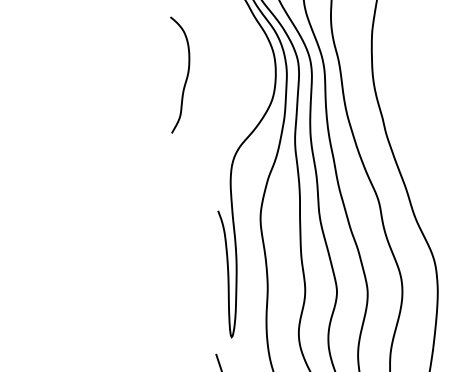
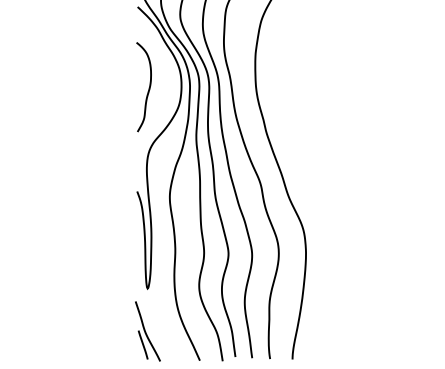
curve: (185, 76) -> (148, 88), moved

